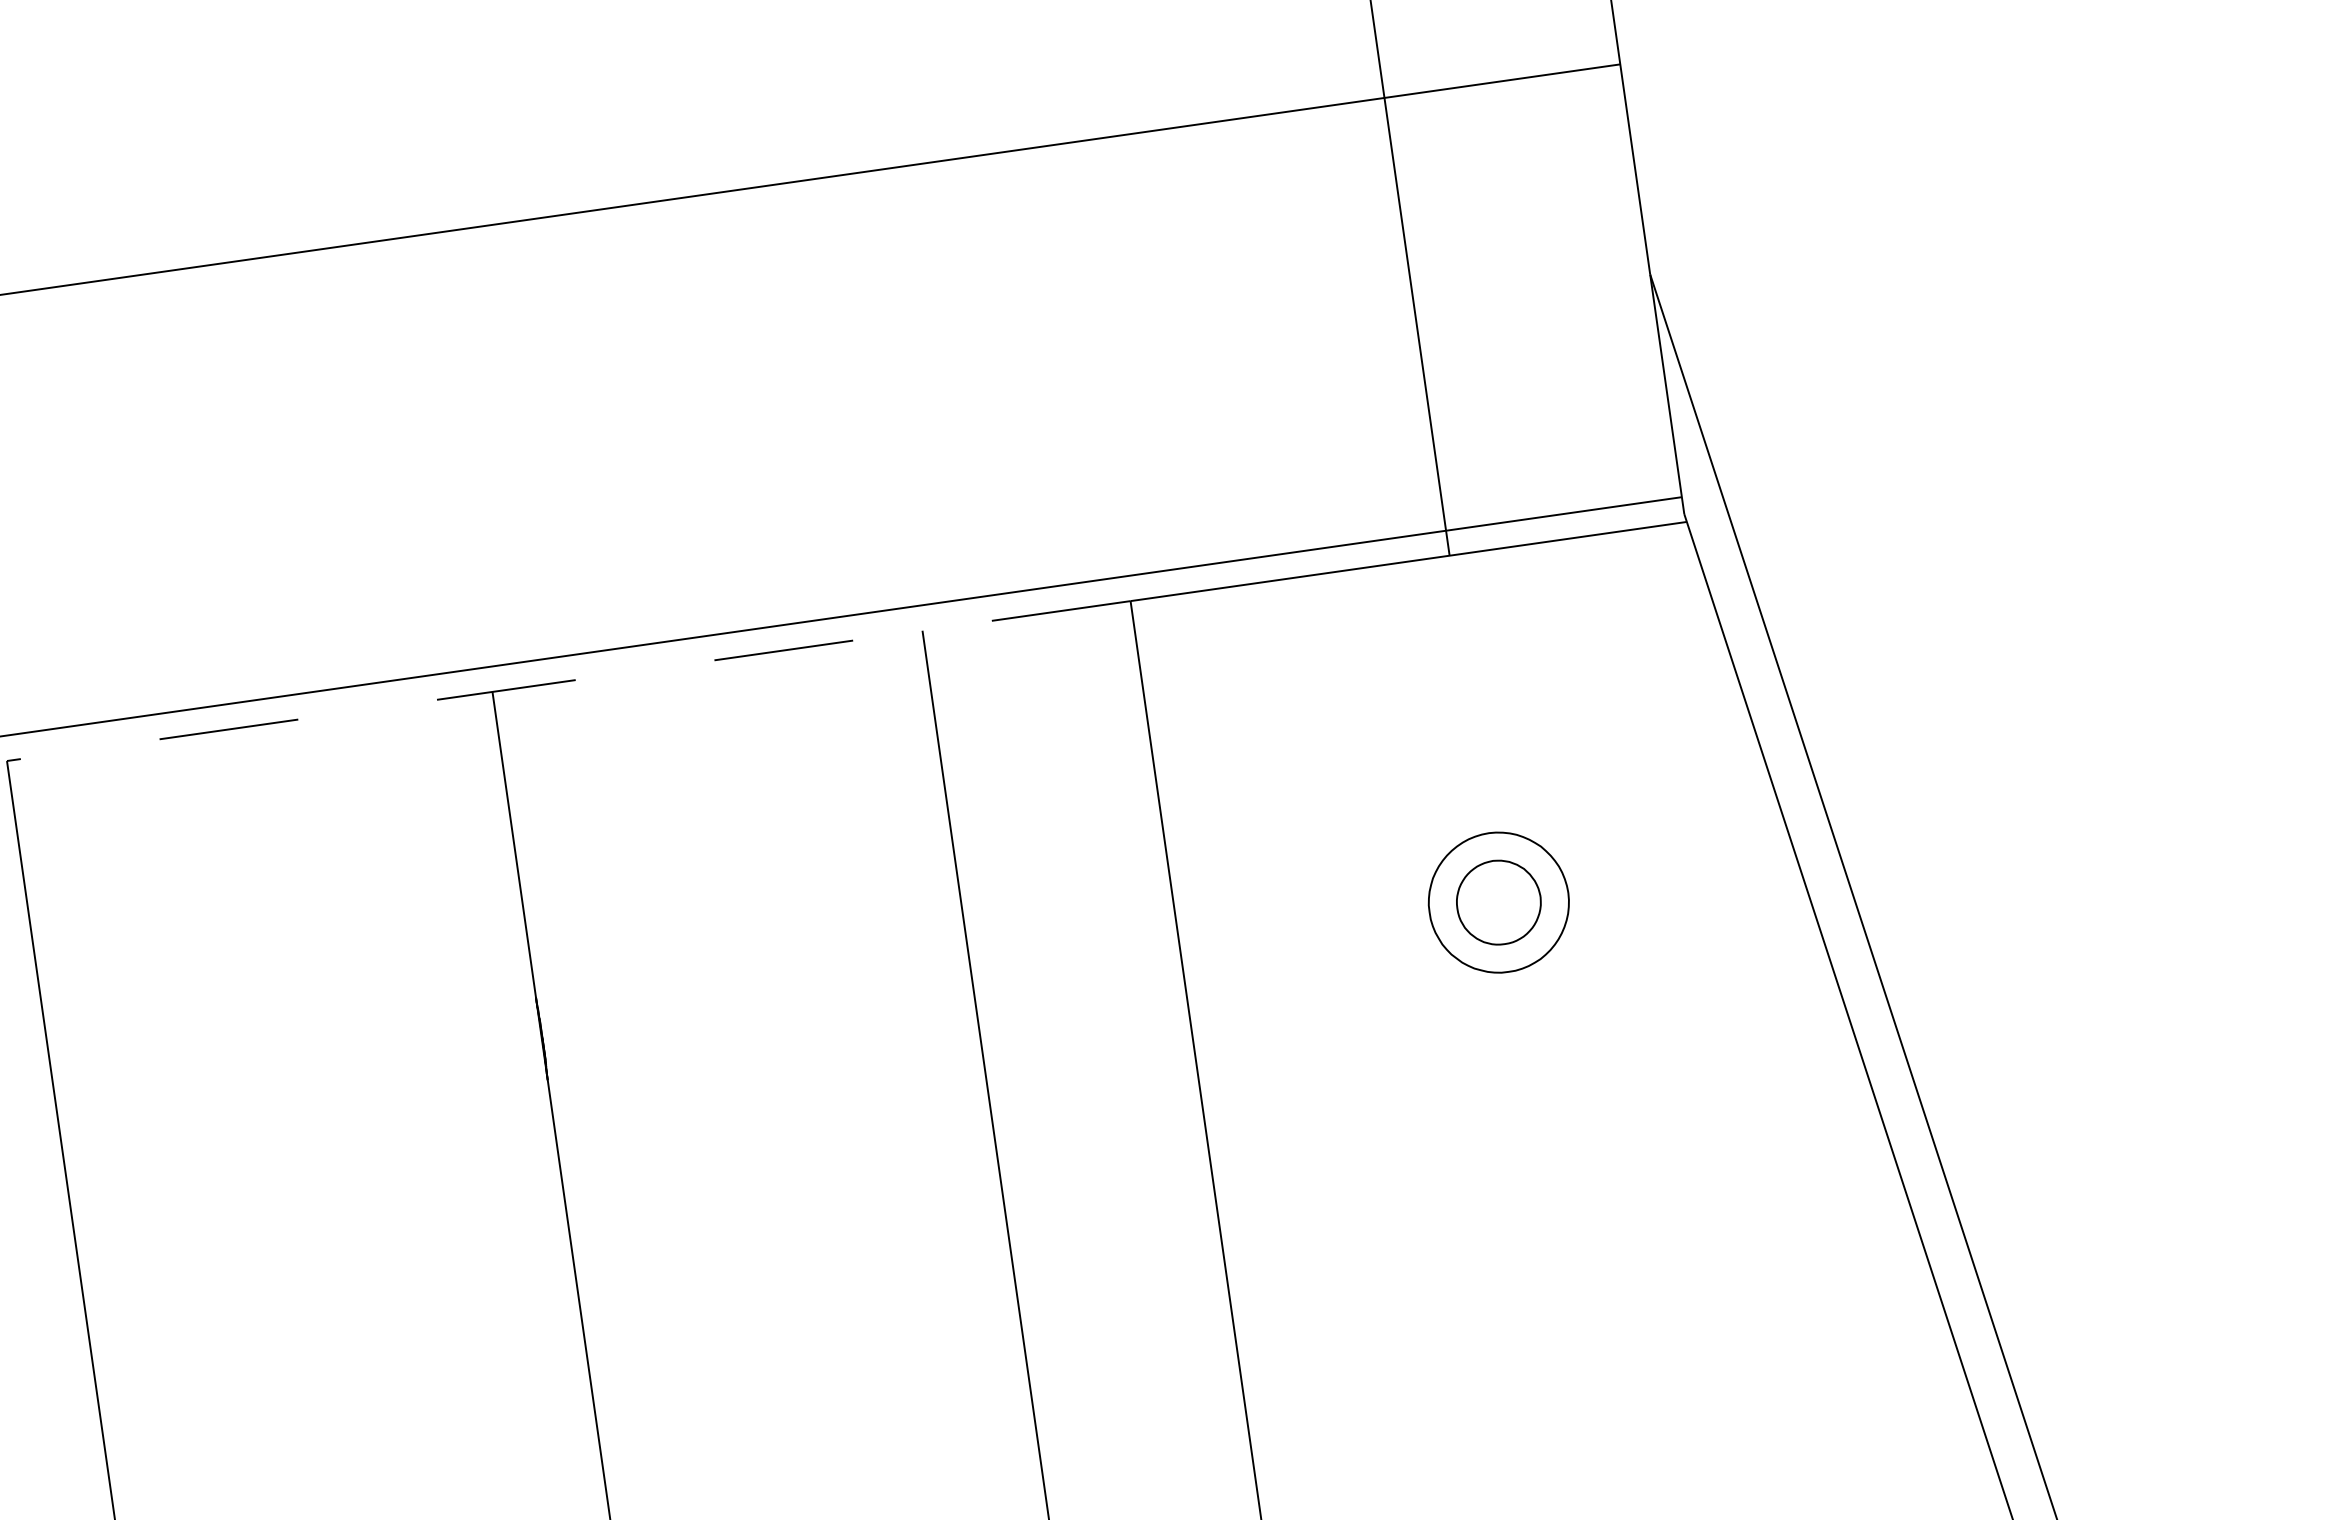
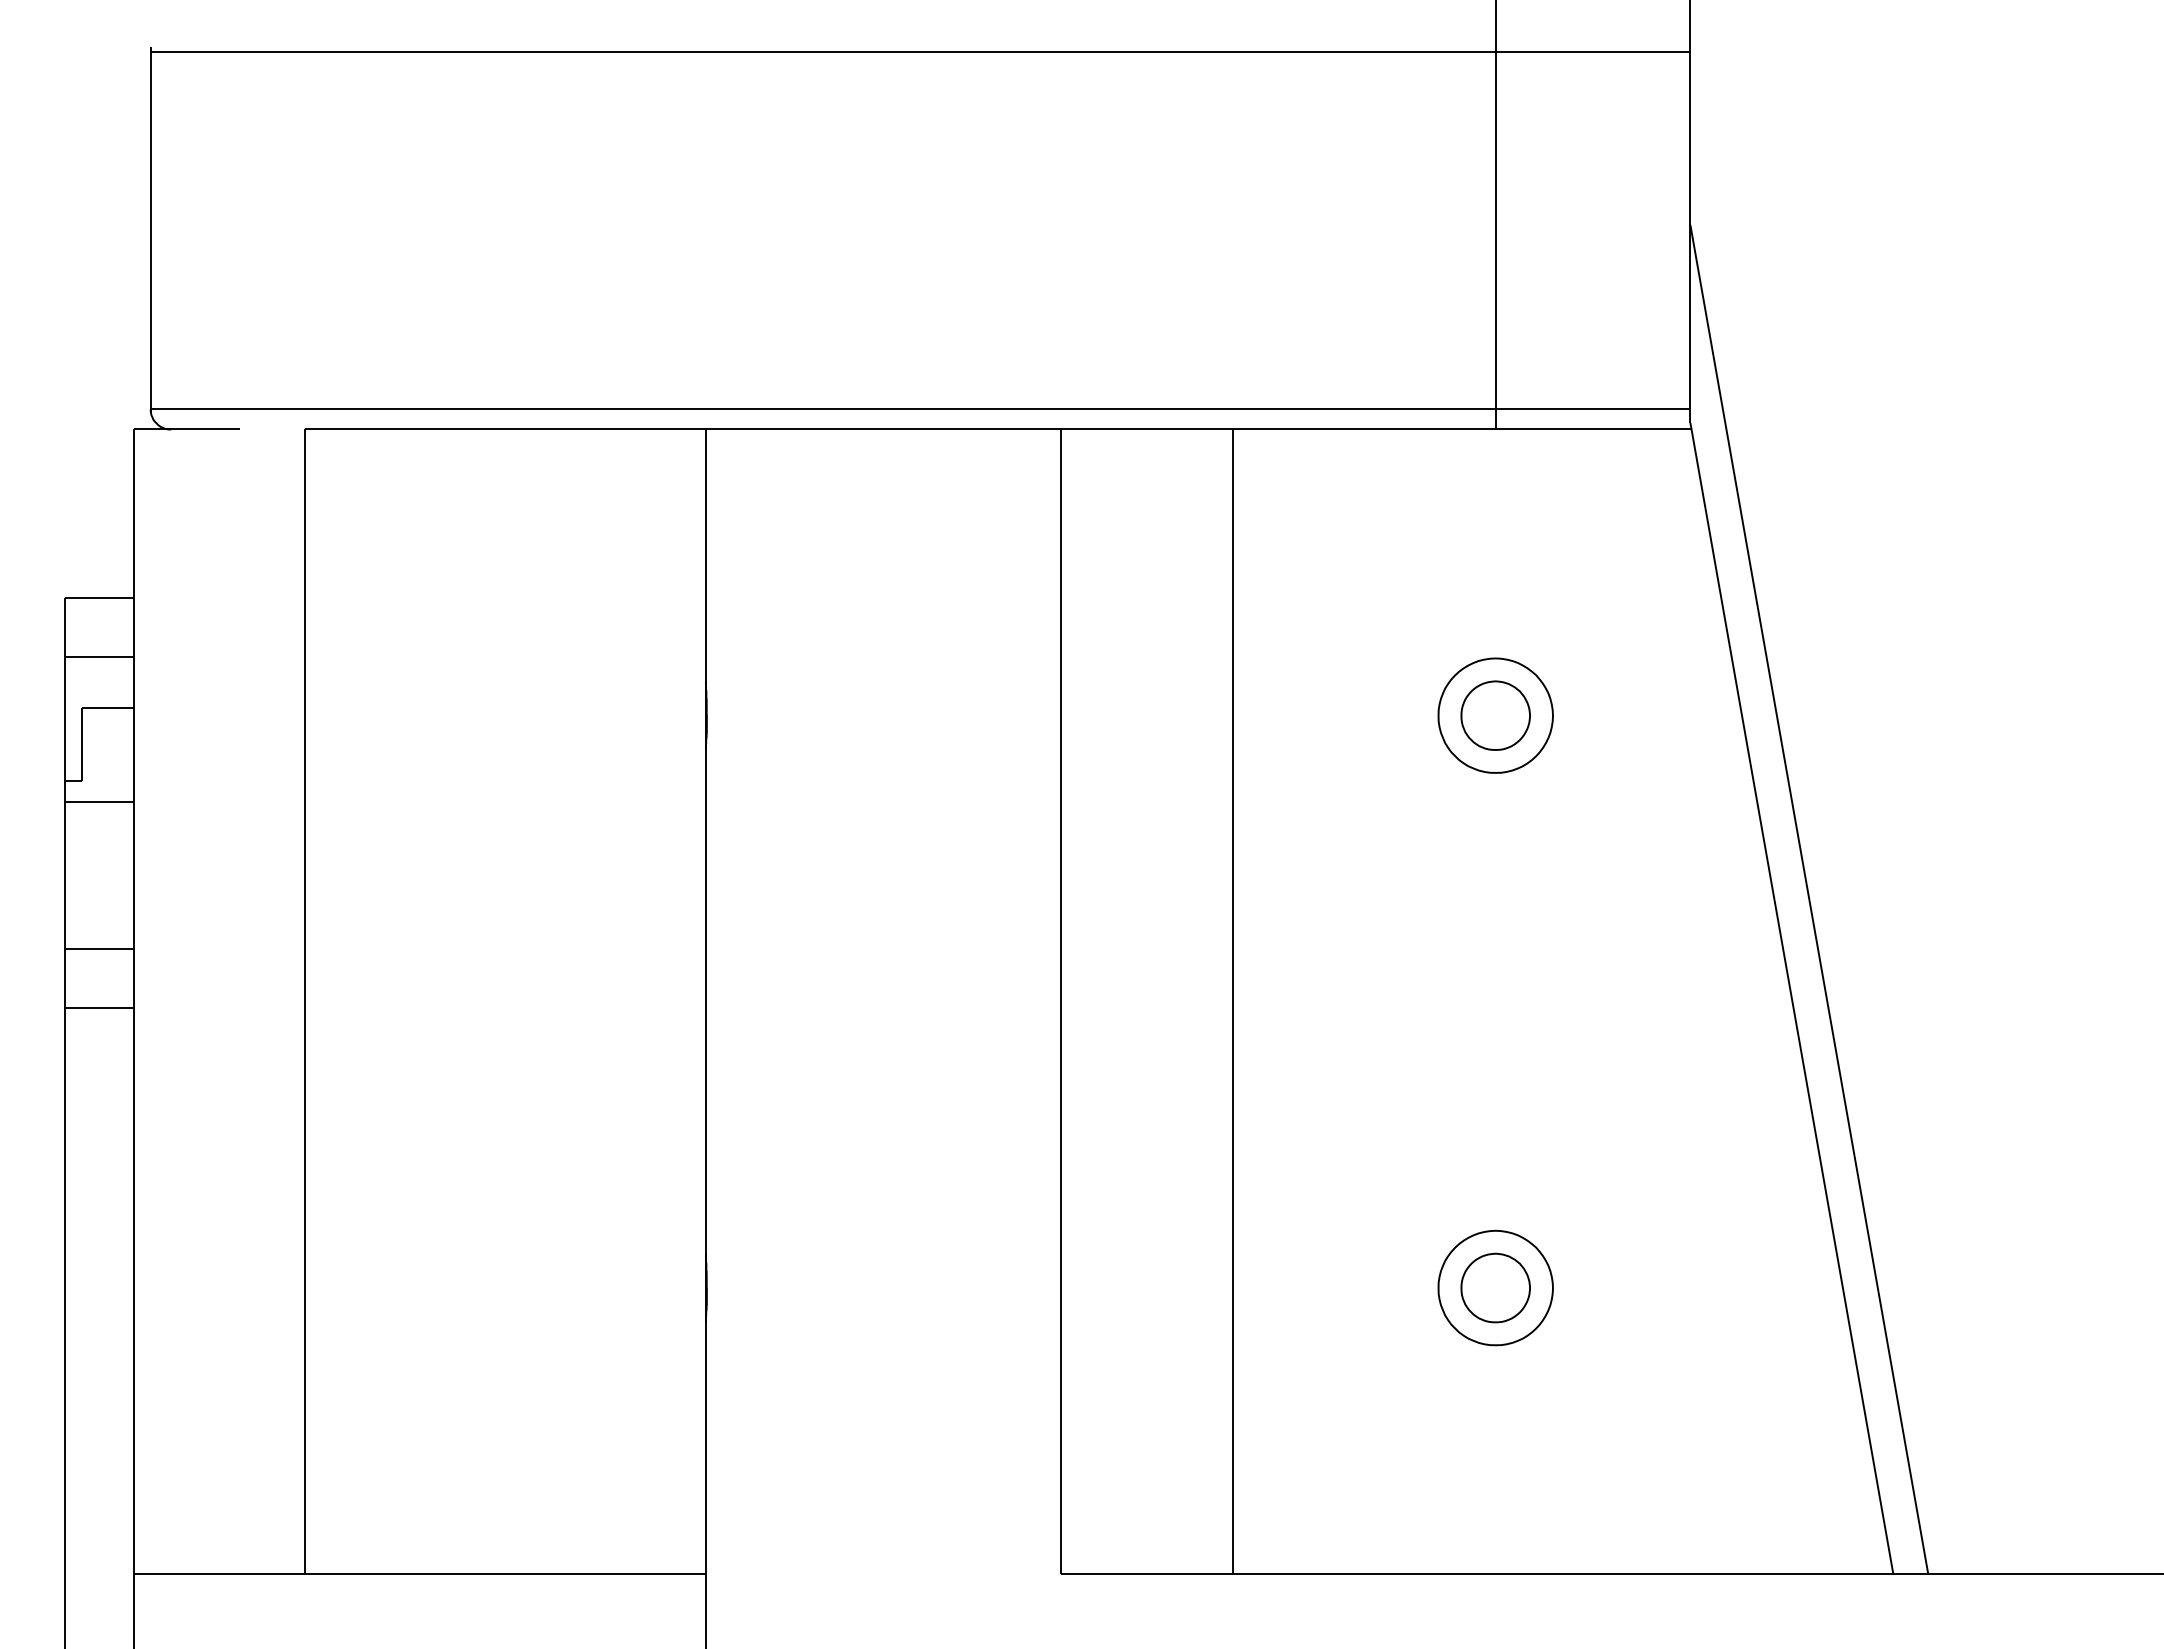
line: (568, 681) -> (768, 429), dashed -> solid

